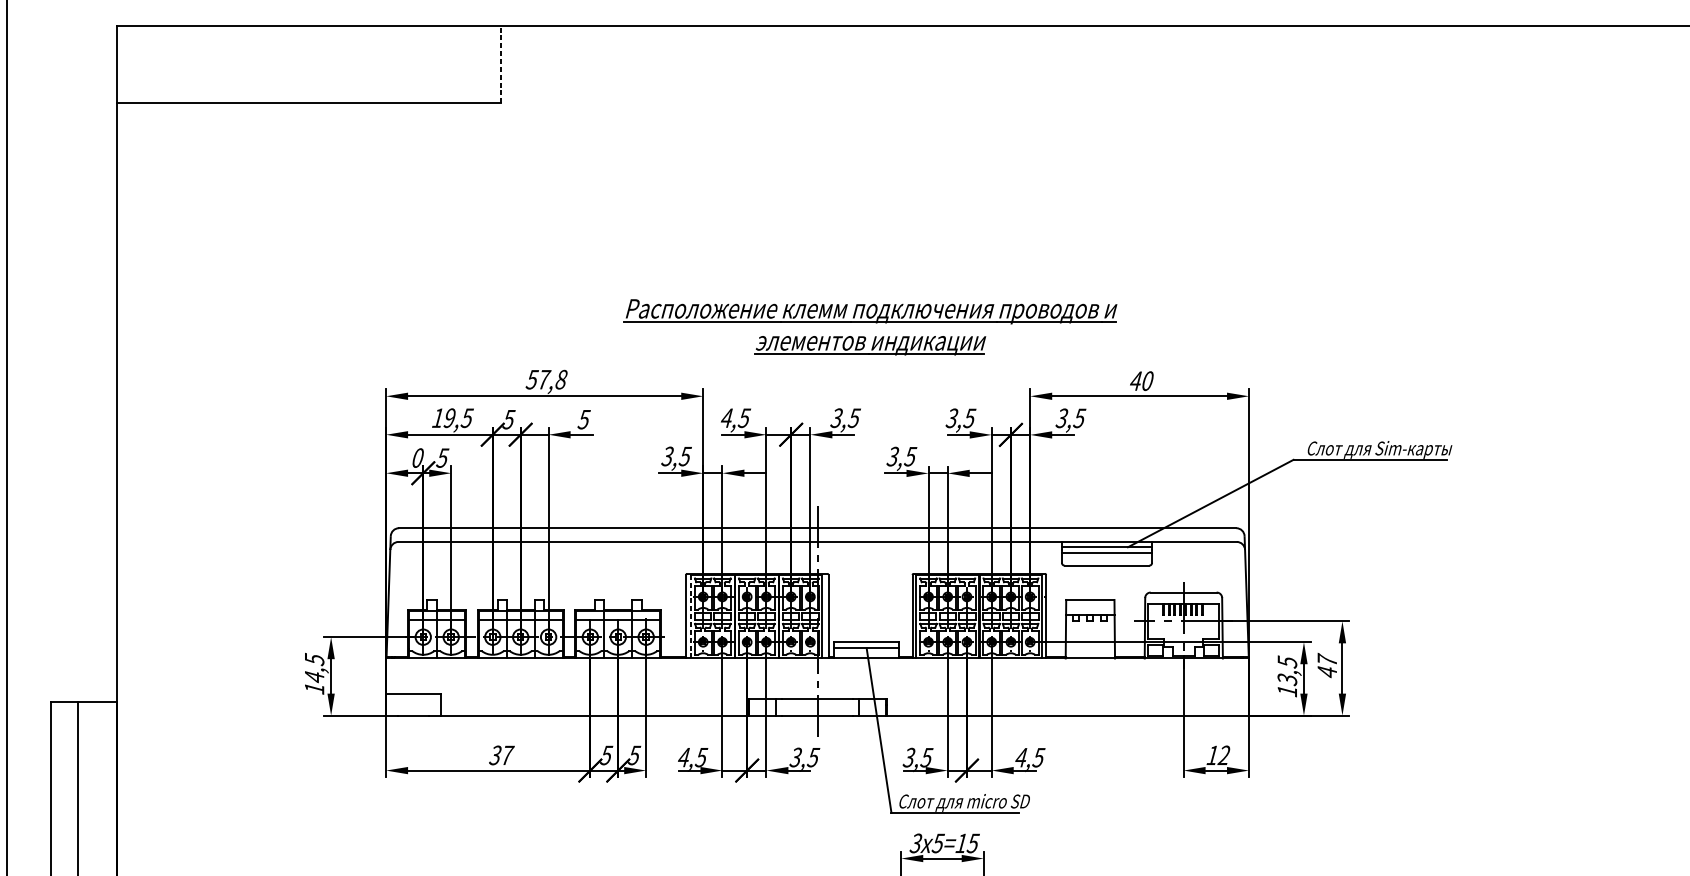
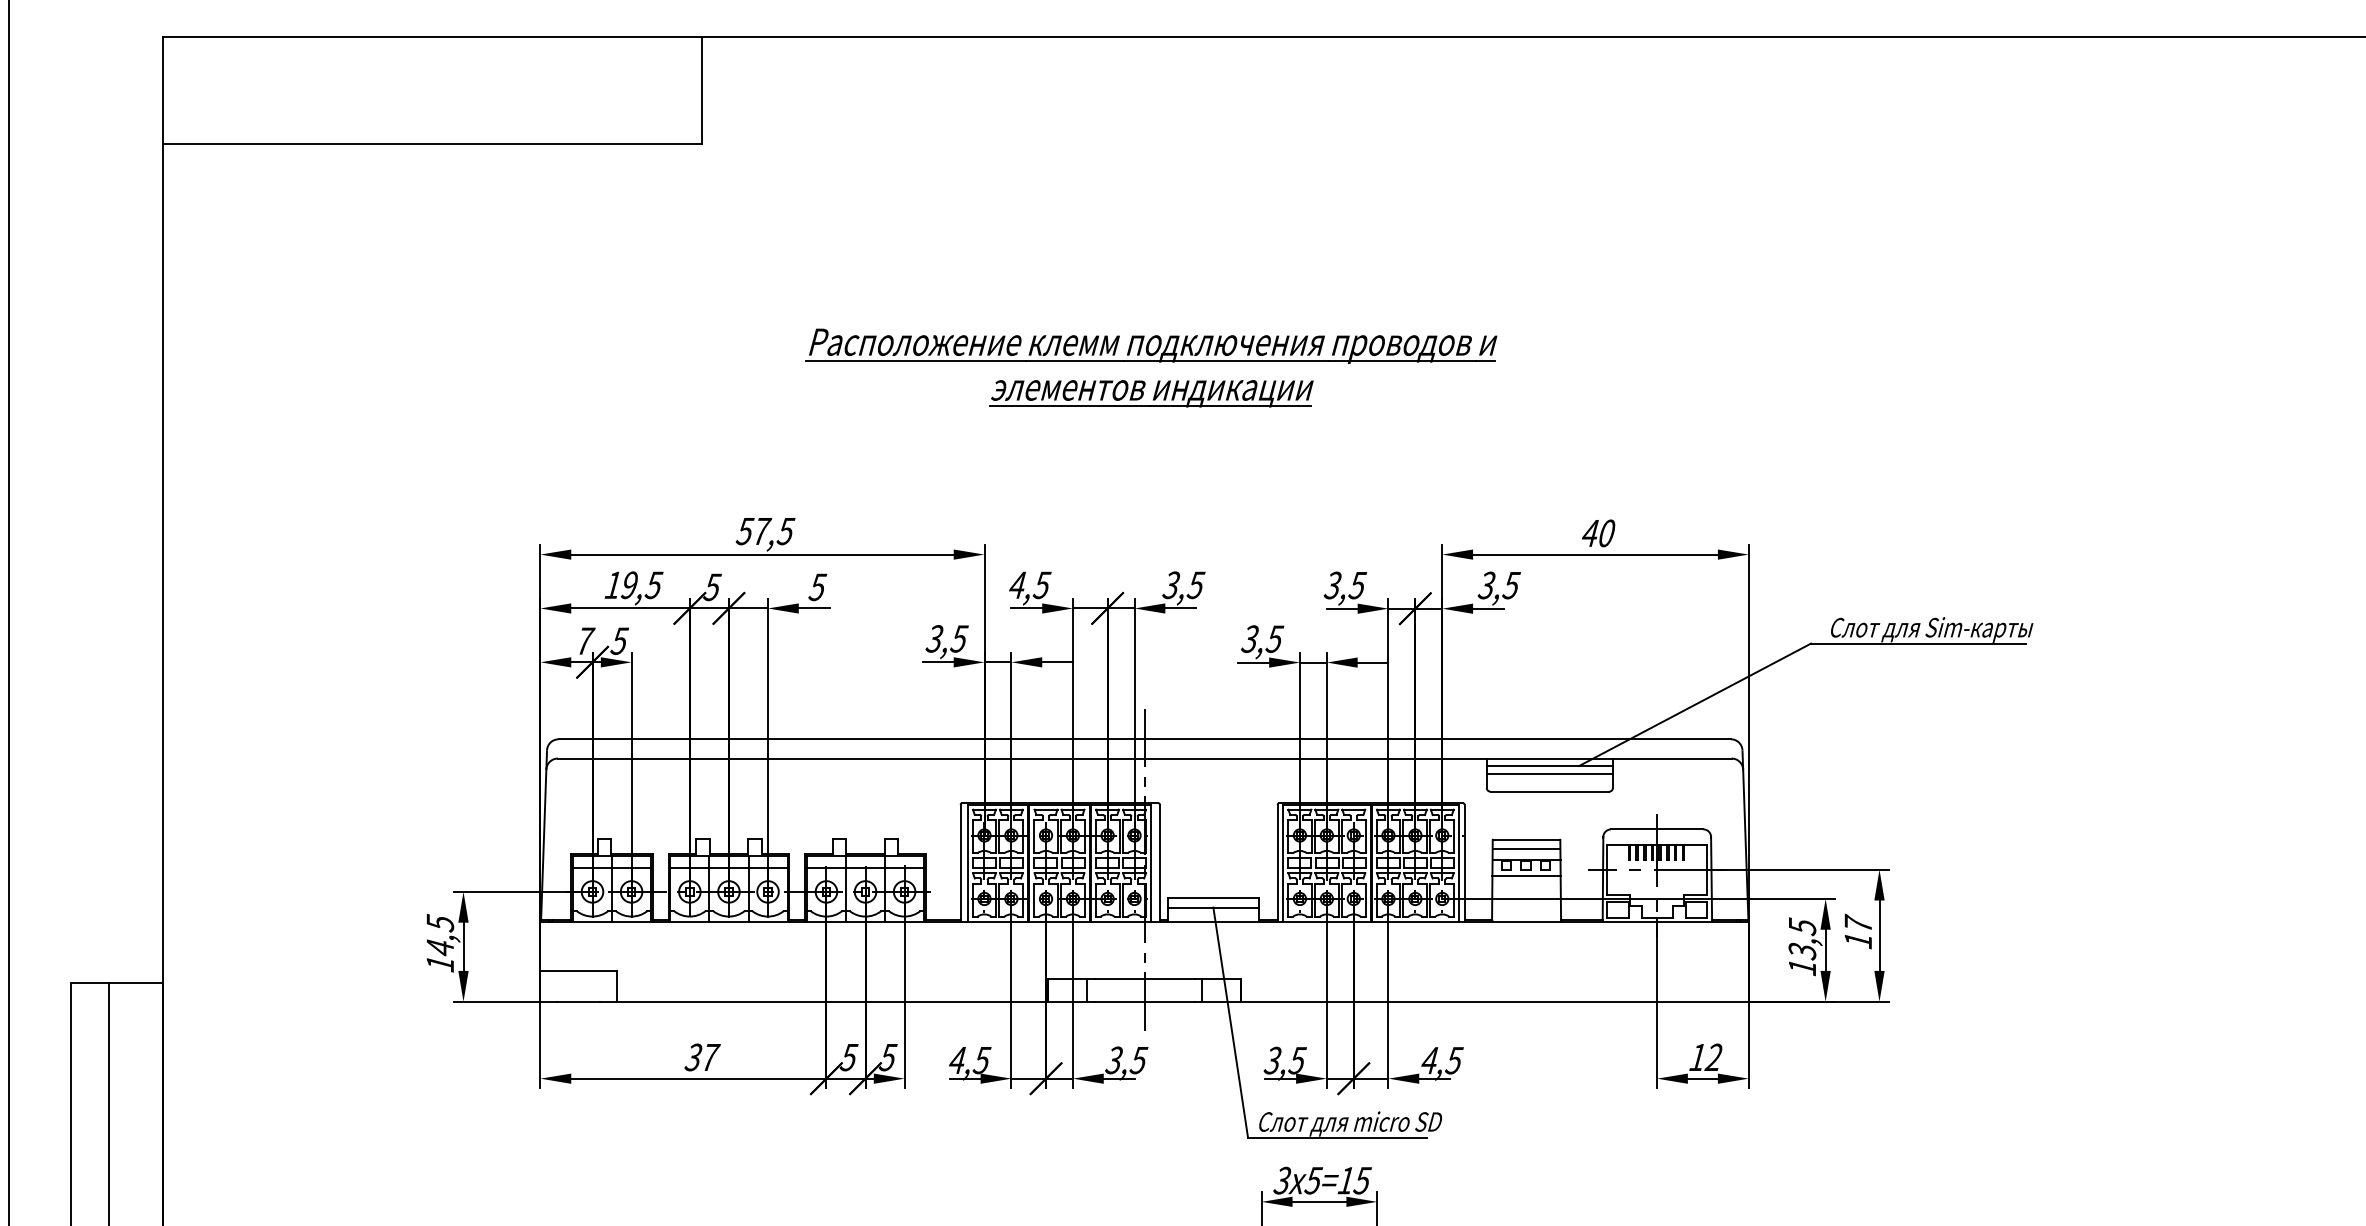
line: (501, 64) -> (702, 90), dashed -> solid
part: (870, 326) -> (1151, 367), moved
text: (561, 379) -> (785, 531), 57,8 -> 57,5
text: (418, 457) -> (586, 640), 0 -> 7
line: (1090, 606) -> (1526, 849), added
line: (691, 616) -> (967, 863), dashed -> solid
line: (1090, 625) -> (1526, 875), added
text: (1326, 671) -> (1857, 940), 47 -> 17

